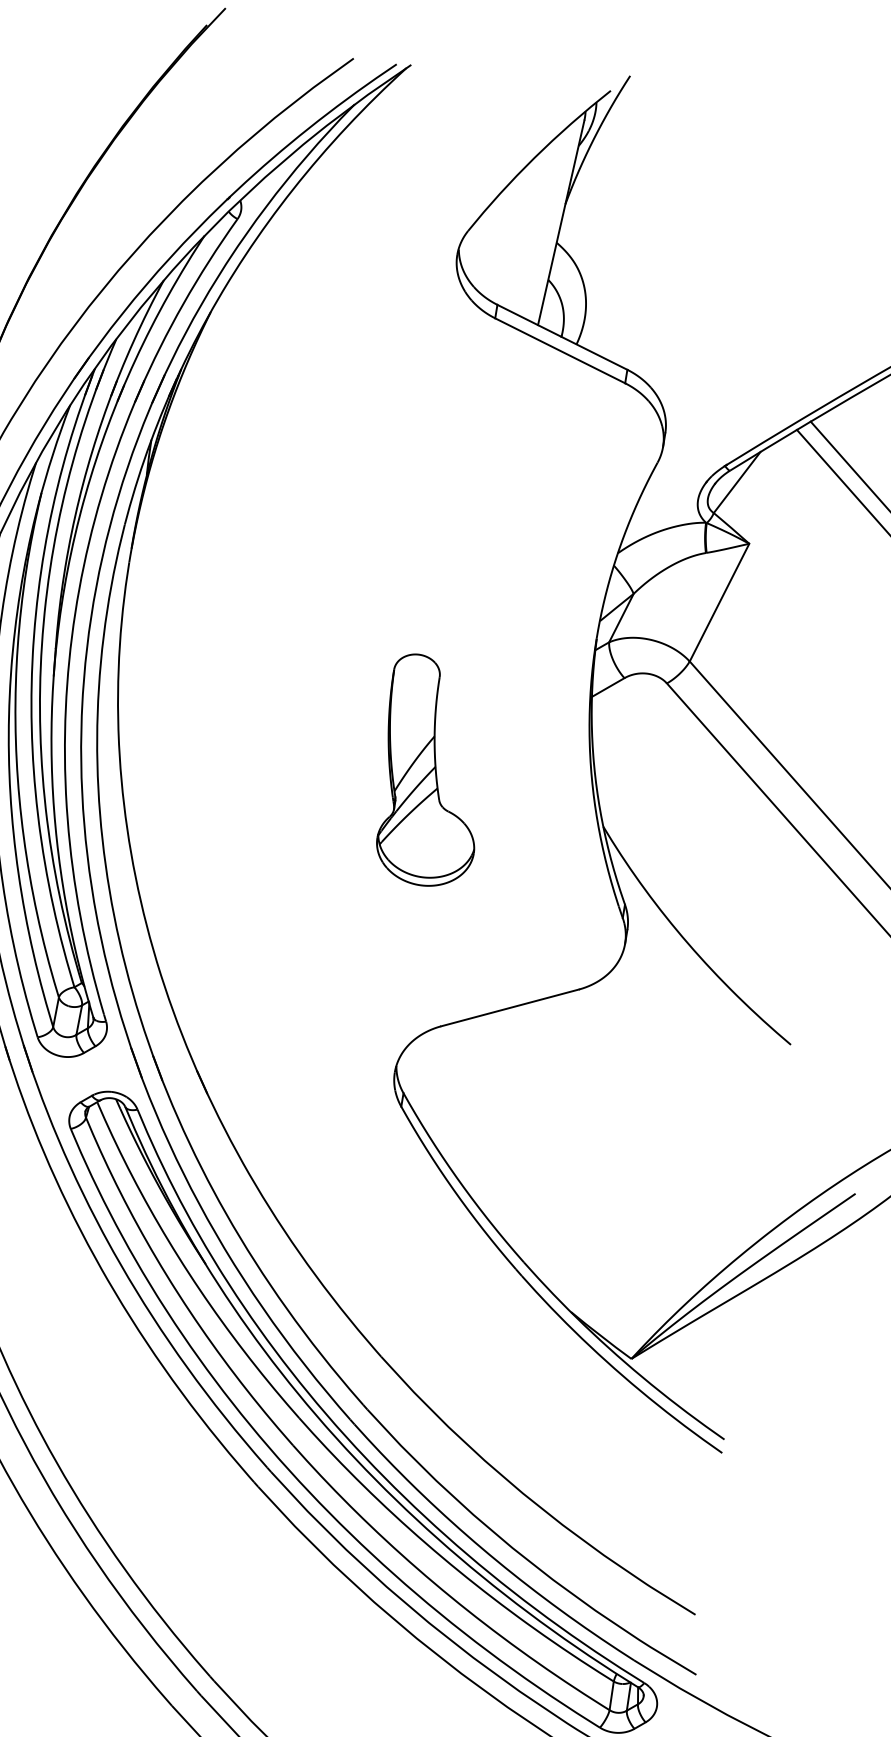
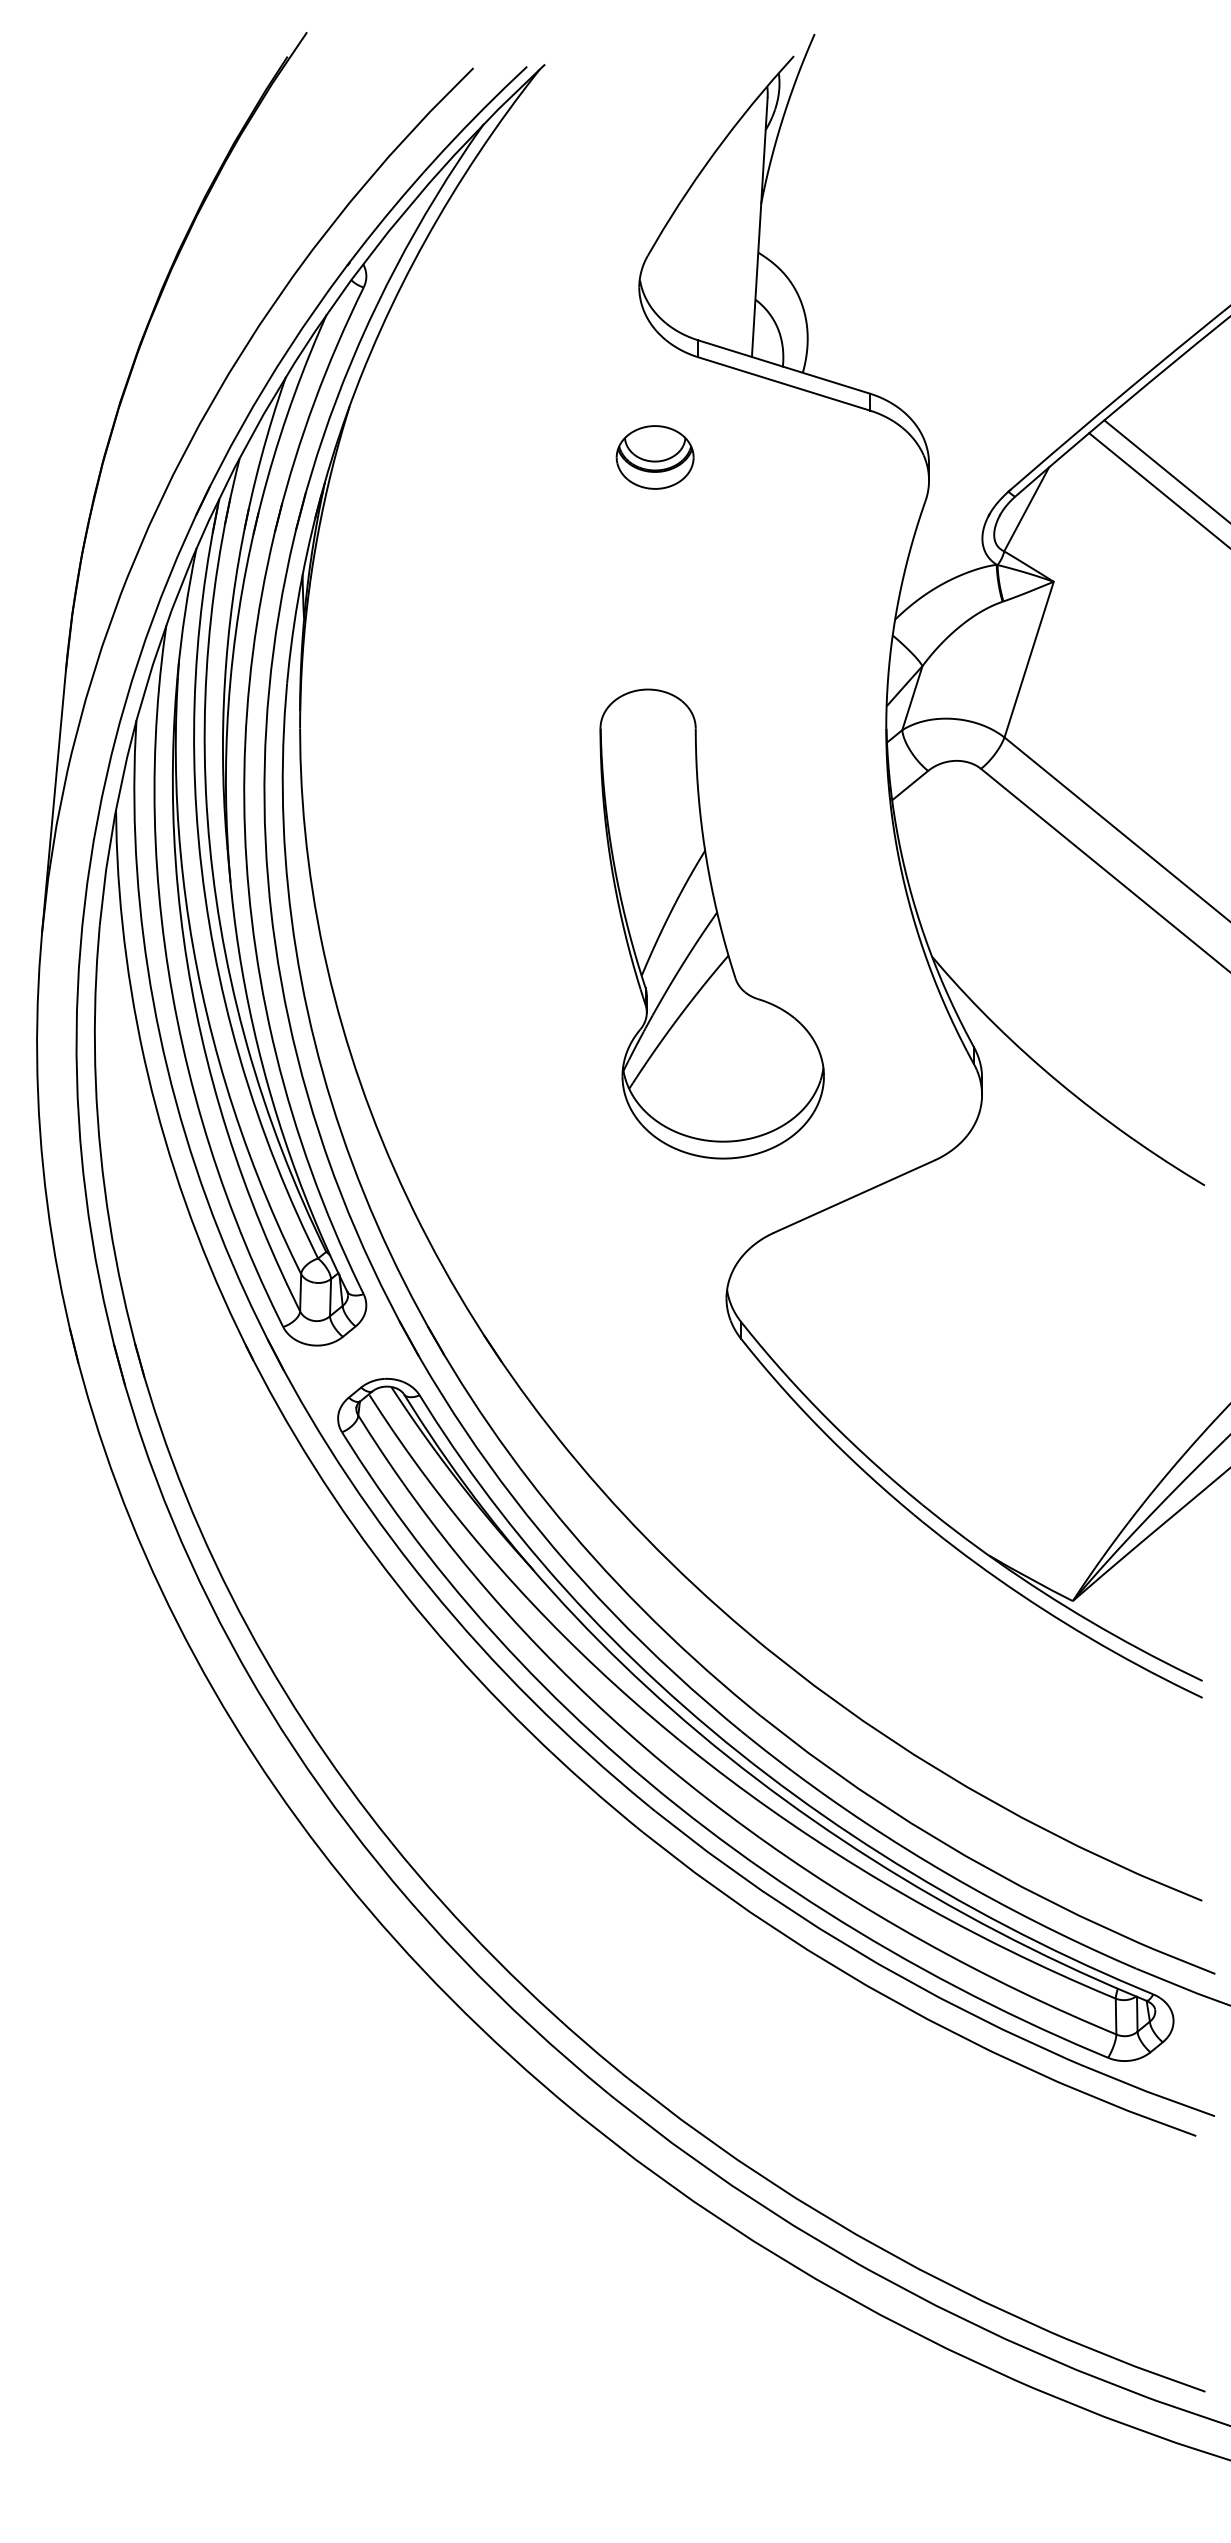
part: (447, 392) -> (654, 457), added
part: (431, 771) -> (711, 923), size x1.67

